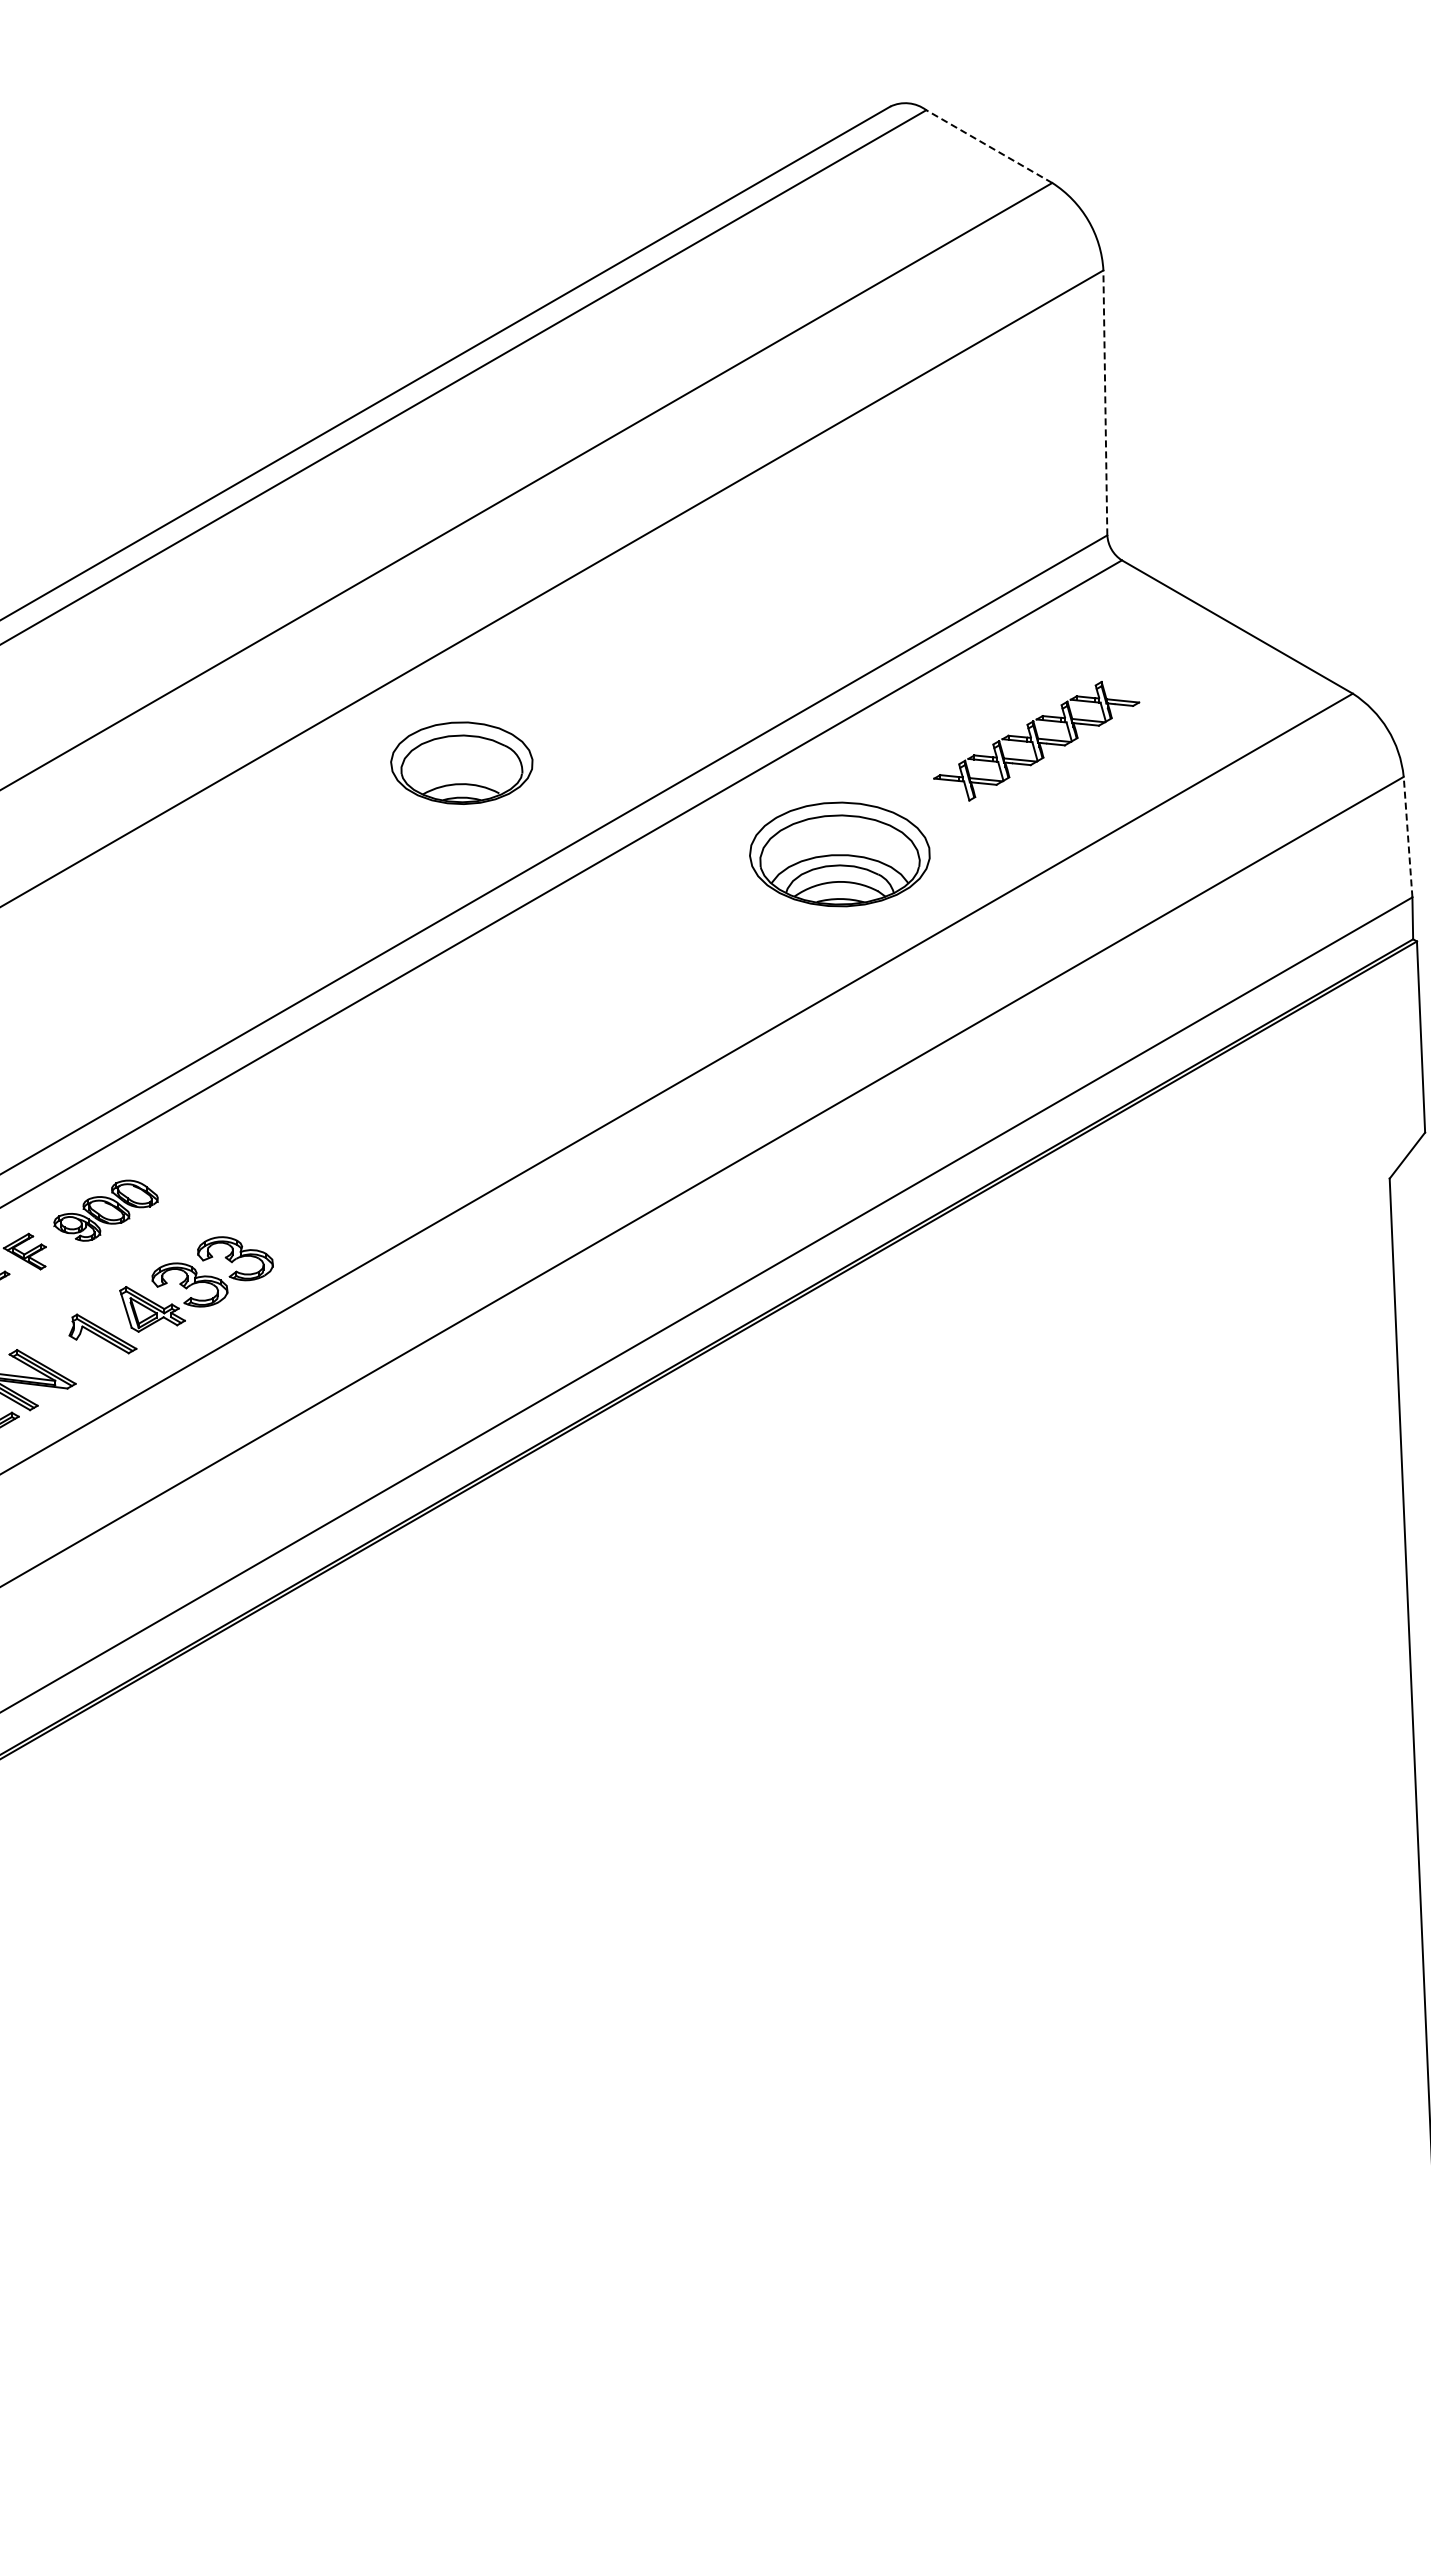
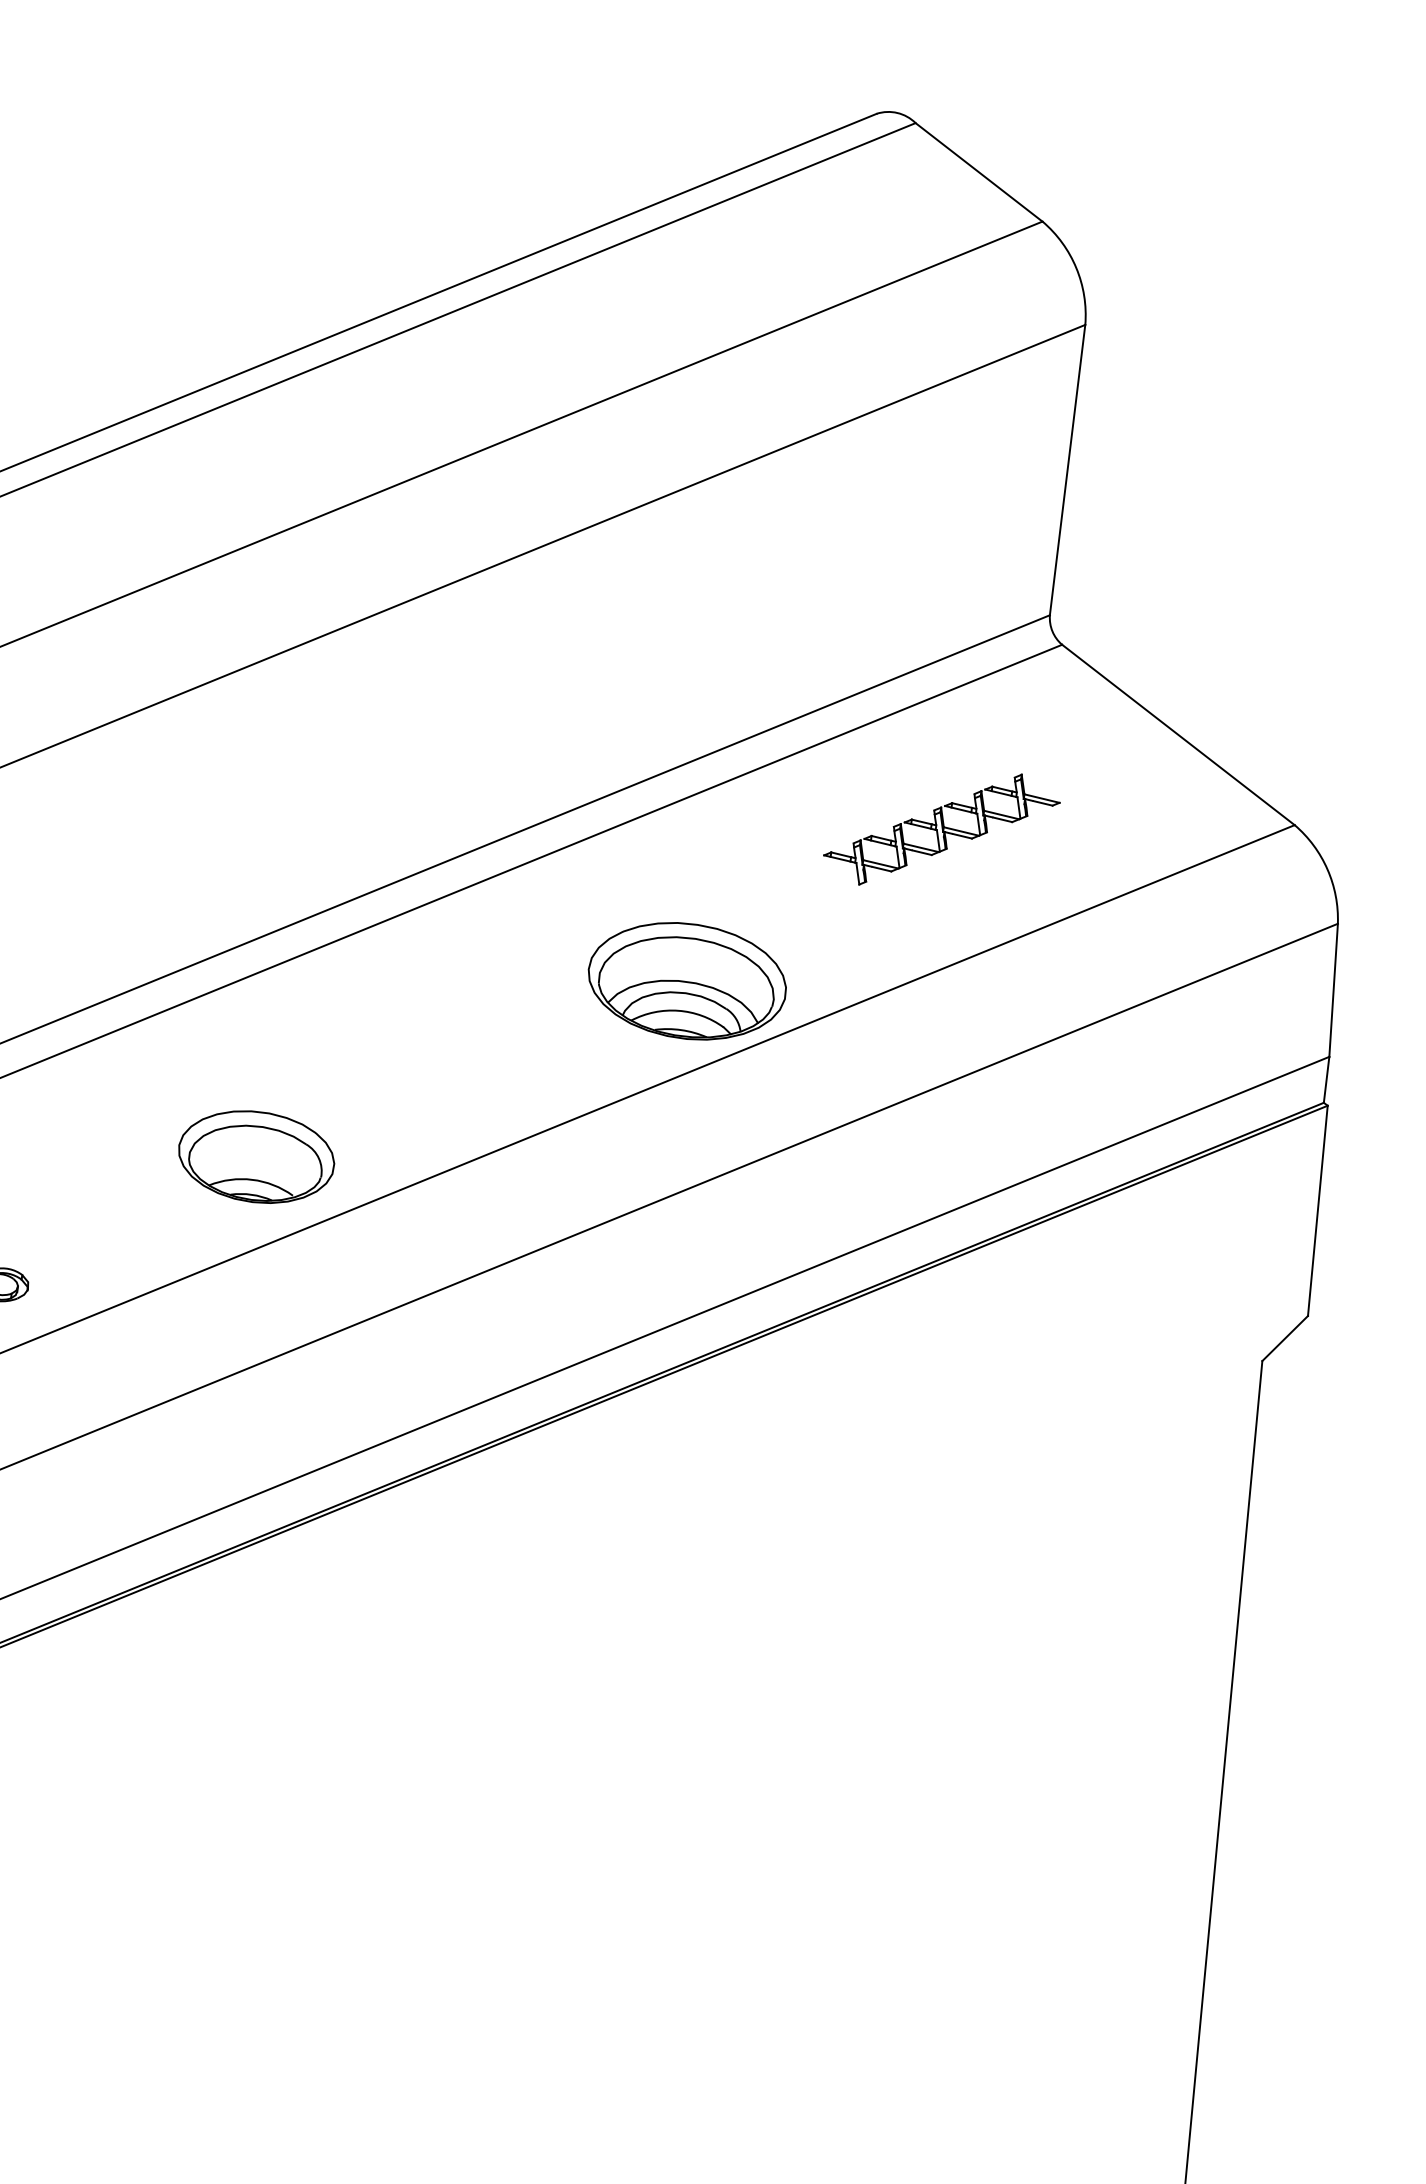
line: (989, 146) -> (979, 172), dashed -> solid
line: (1105, 402) -> (1067, 469), dashed -> solid
part: (461, 762) -> (256, 1156), moved
line: (1408, 836) -> (1334, 989), dashed -> solid
part: (839, 854) -> (686, 981), moved

